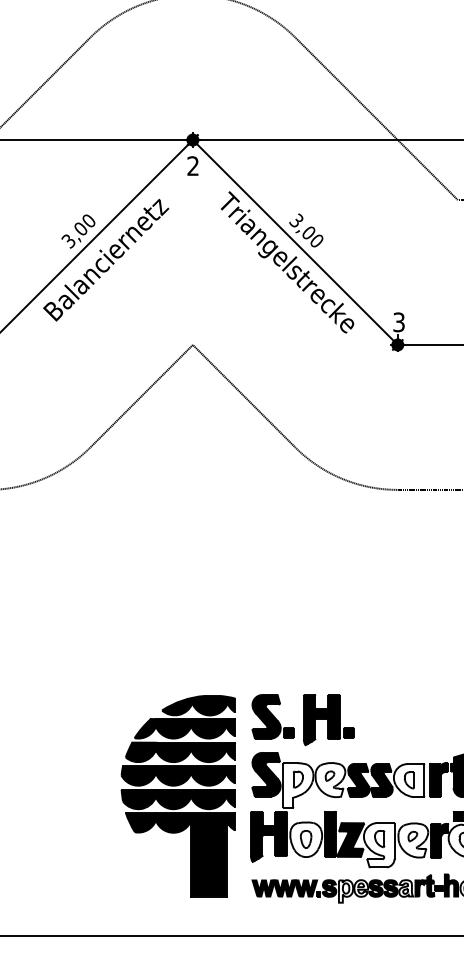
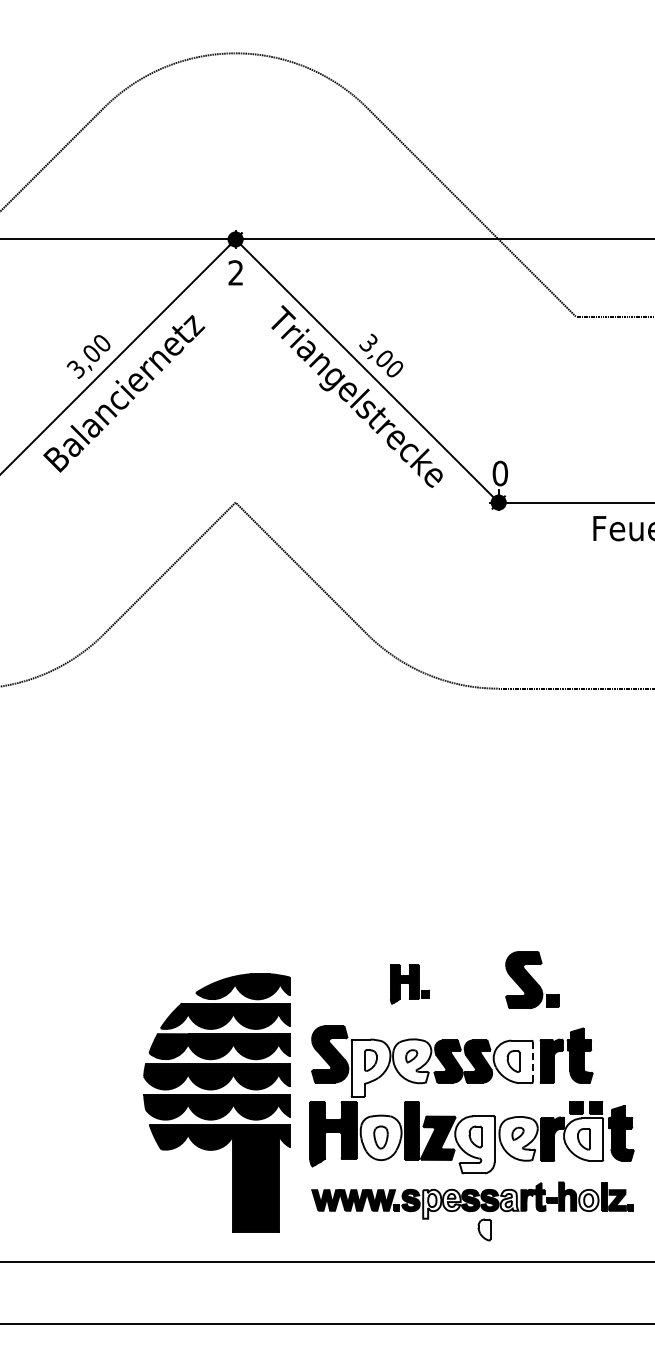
text: (399, 322) -> (500, 473), 3 -> 0
part: (273, 716) -> (532, 979), moved
part: (328, 720) -> (409, 984), size x0.6
line: (424, 780) -> (532, 1061), solid -> dashed
part: (178, 795) -> (216, 1102), moved
part: (386, 911) -> (484, 1229), added

